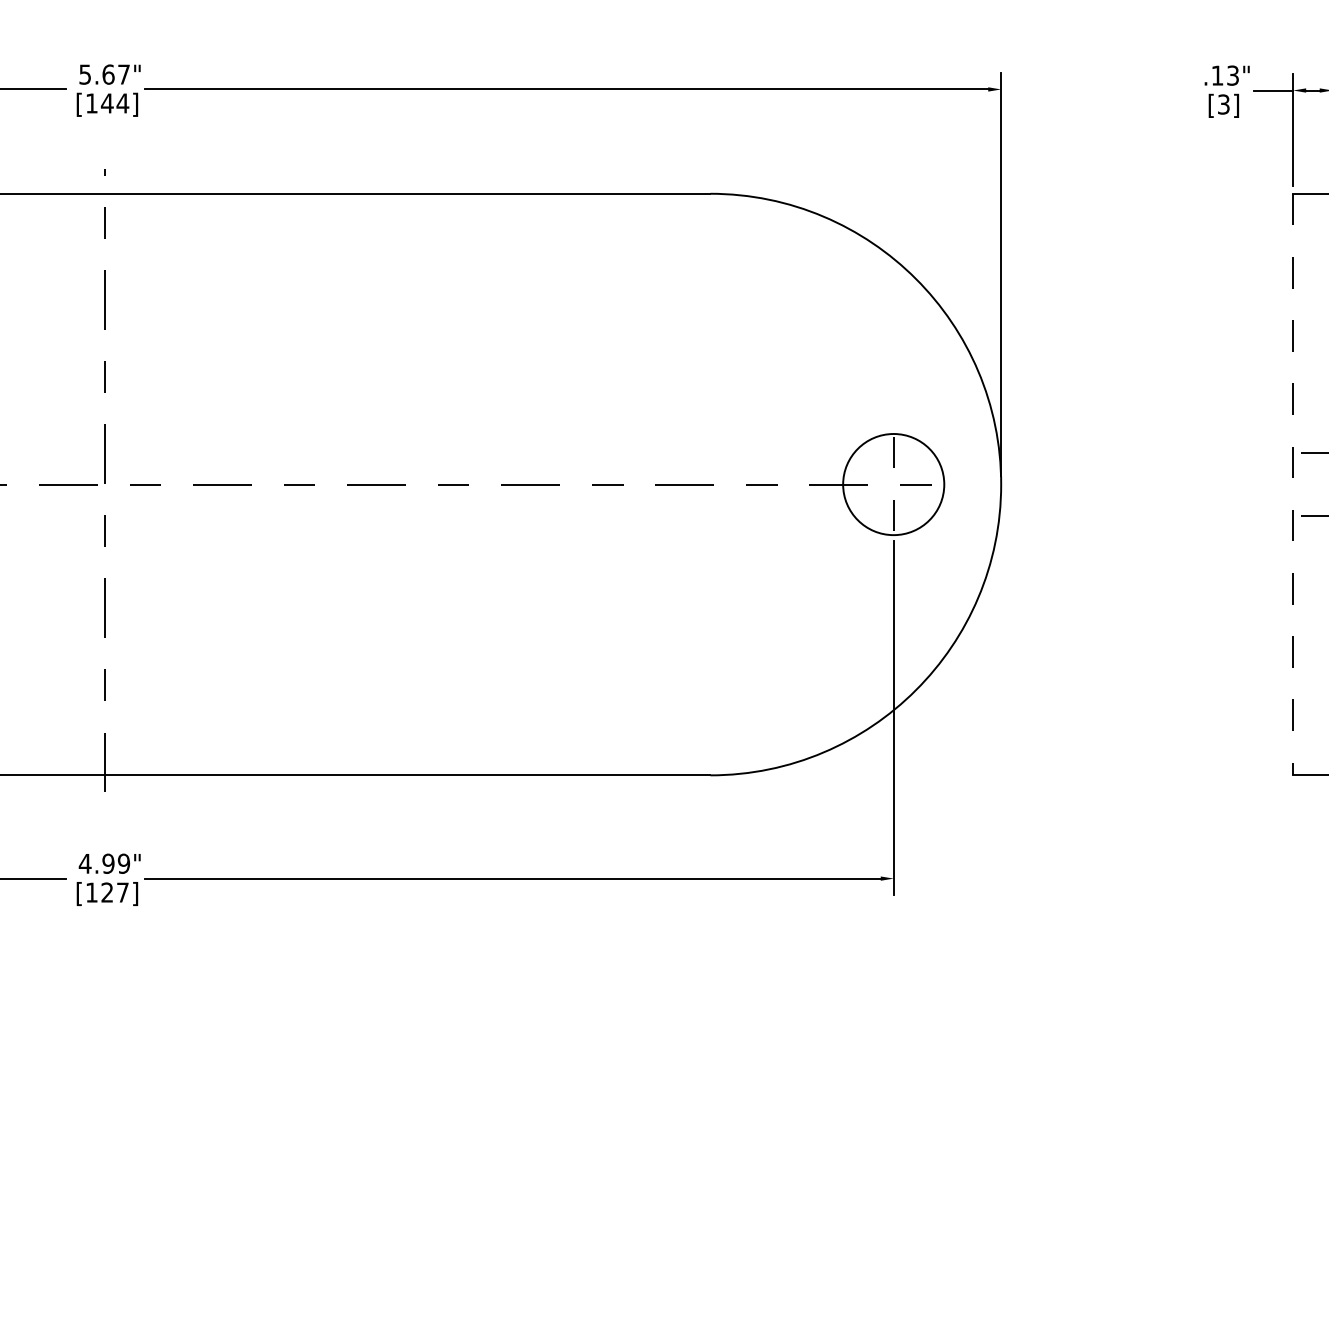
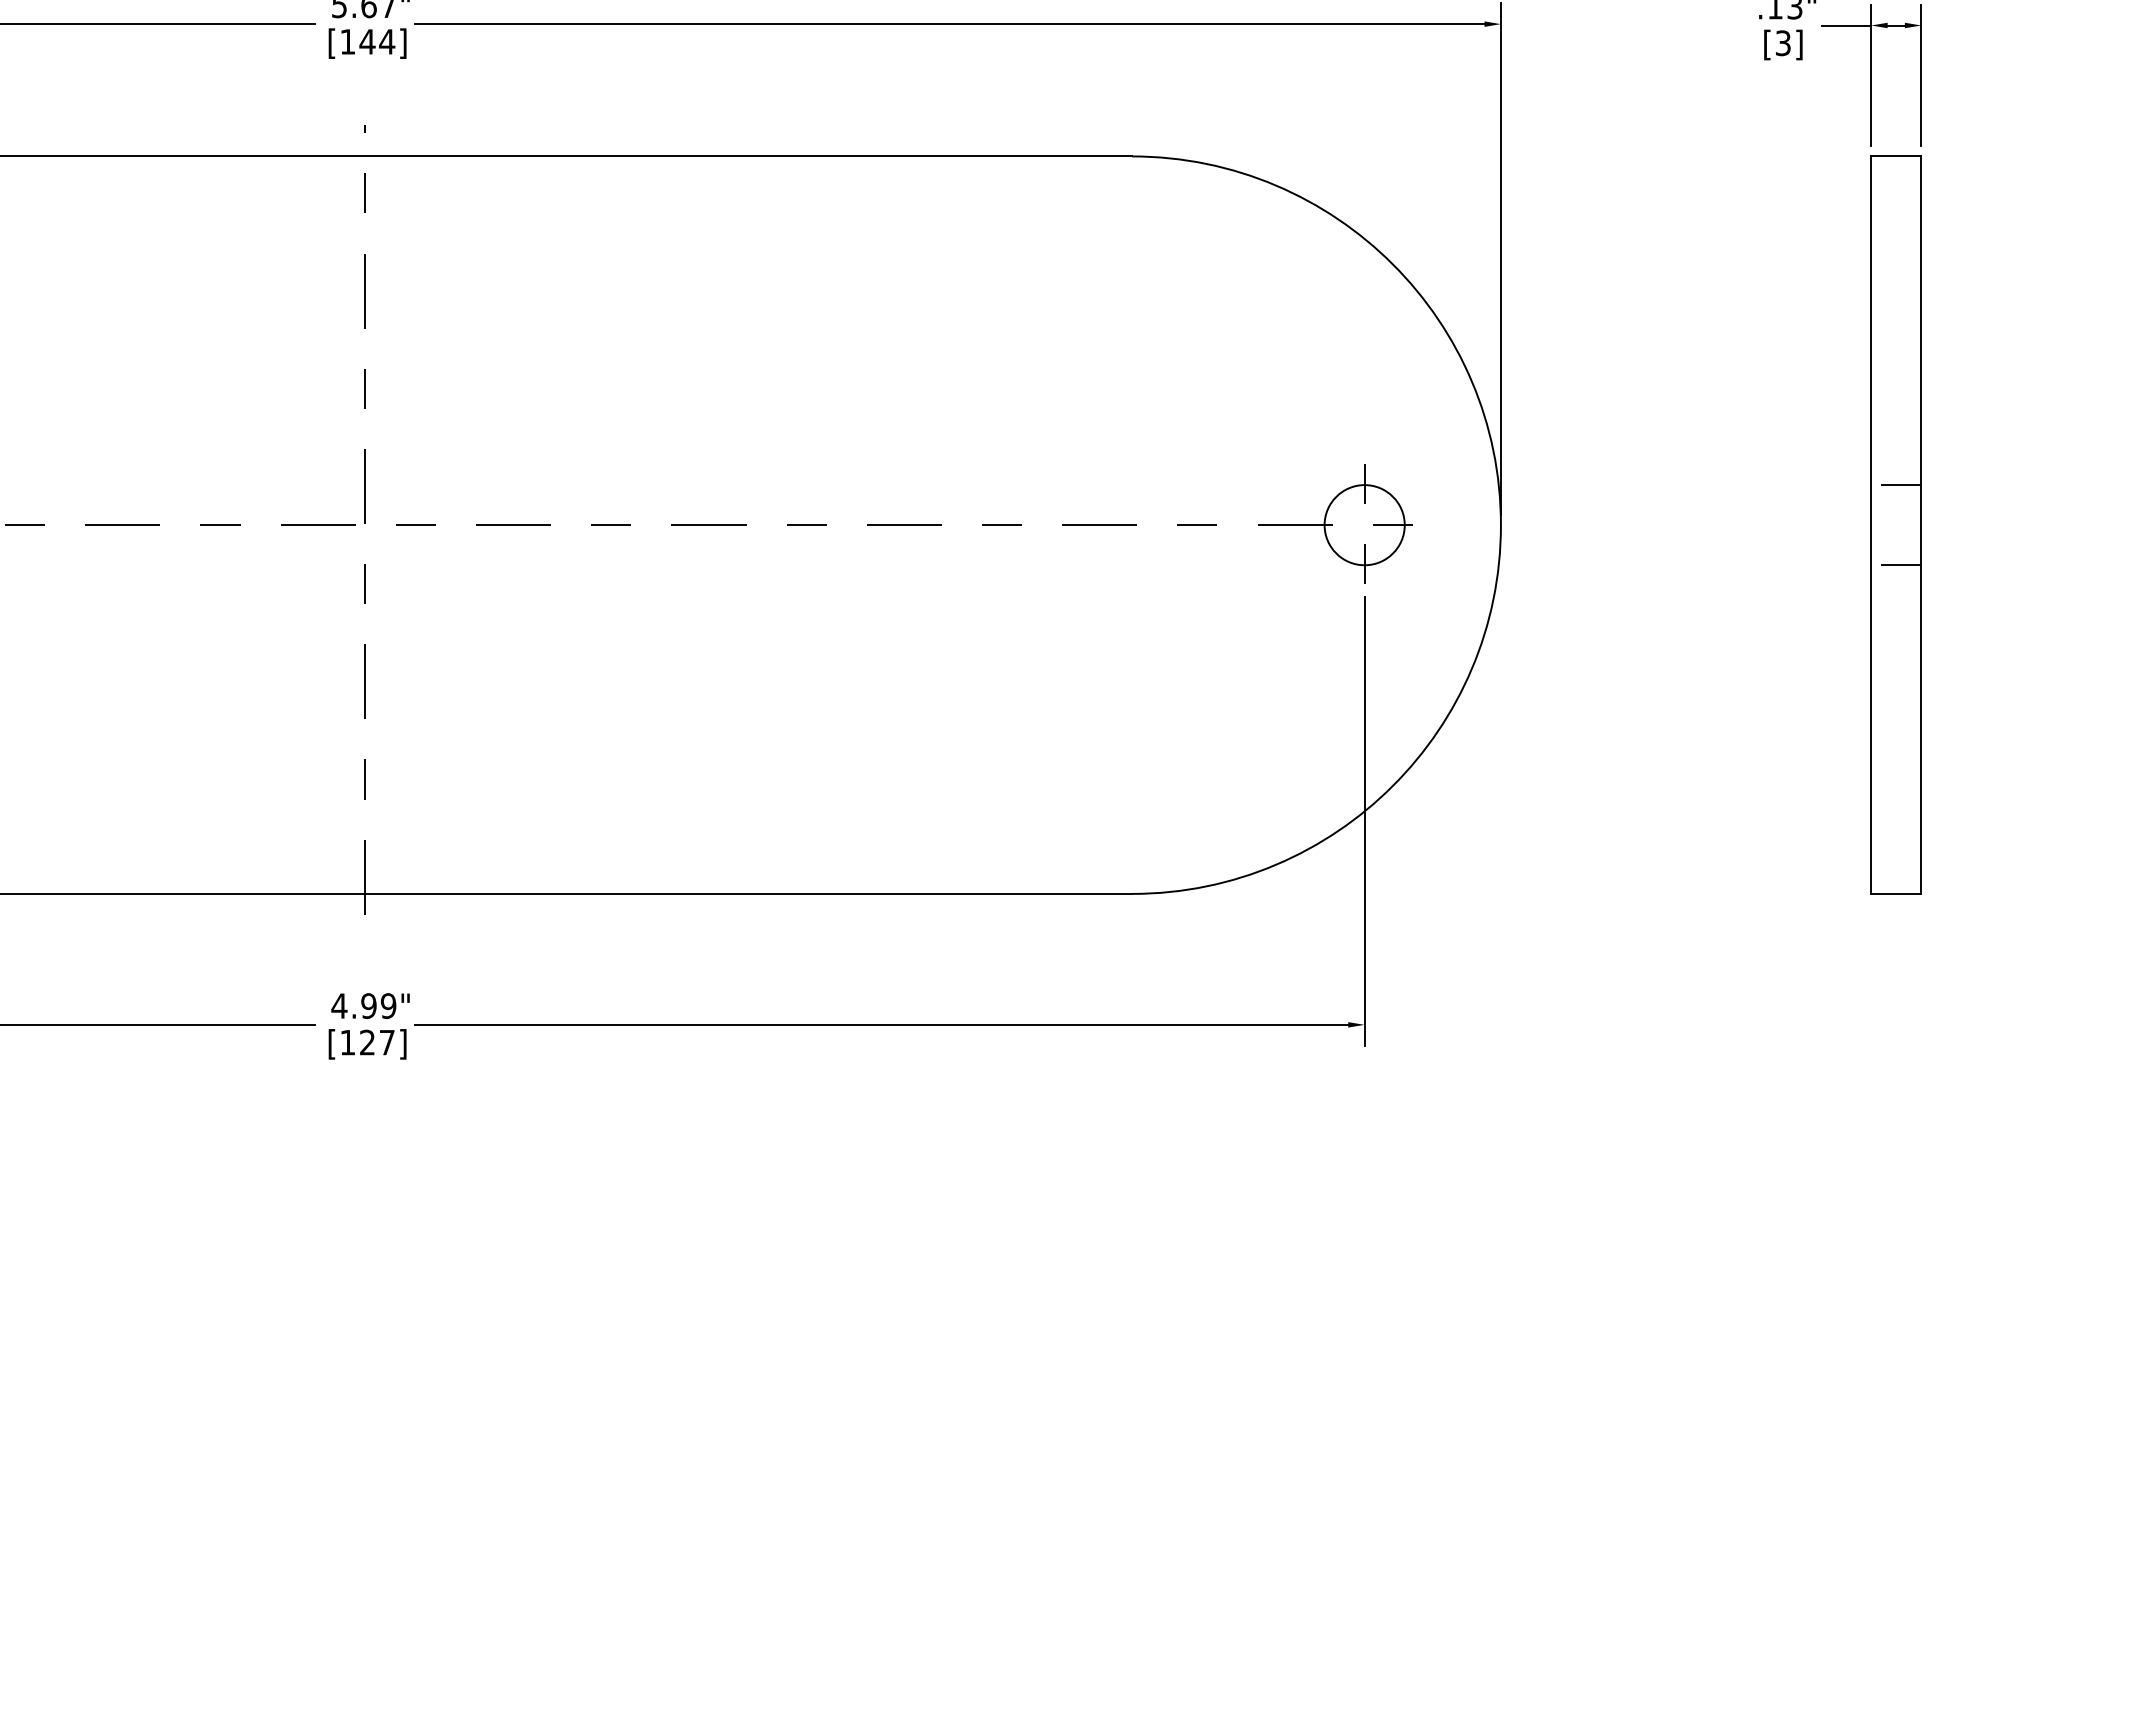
circle: (893, 484) -> (1364, 525), size x0.62
line: (1293, 484) -> (1871, 525), dashed -> solid

